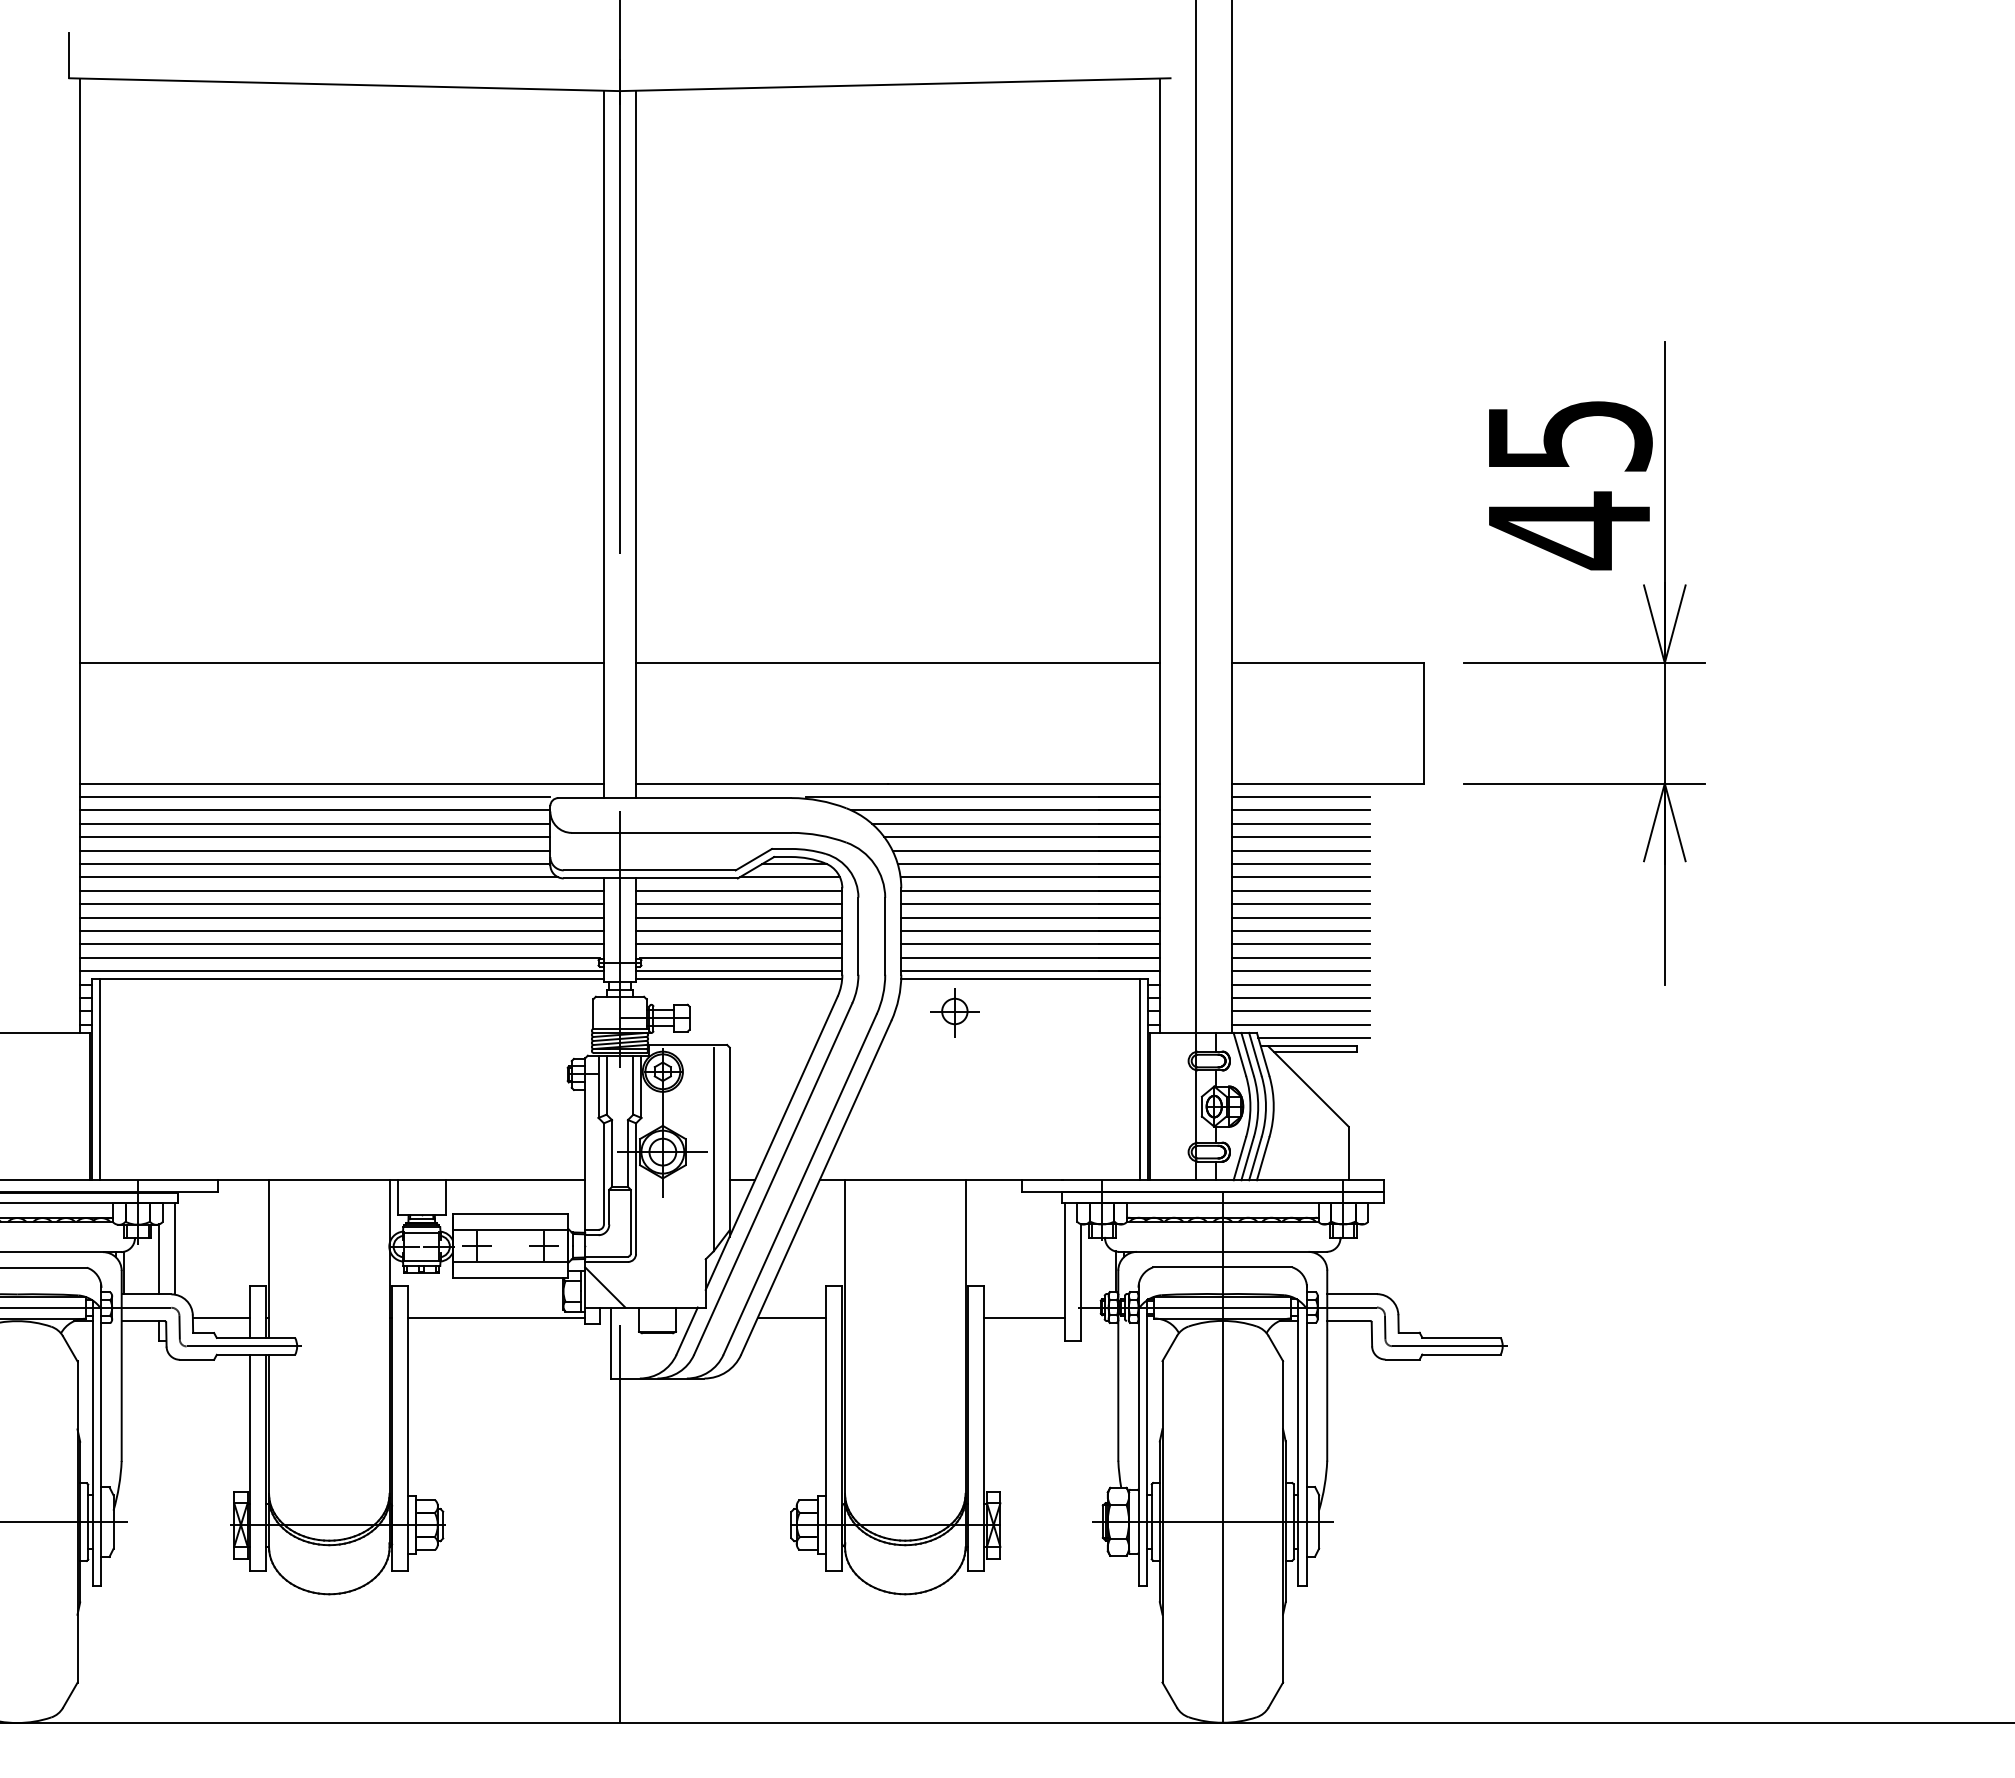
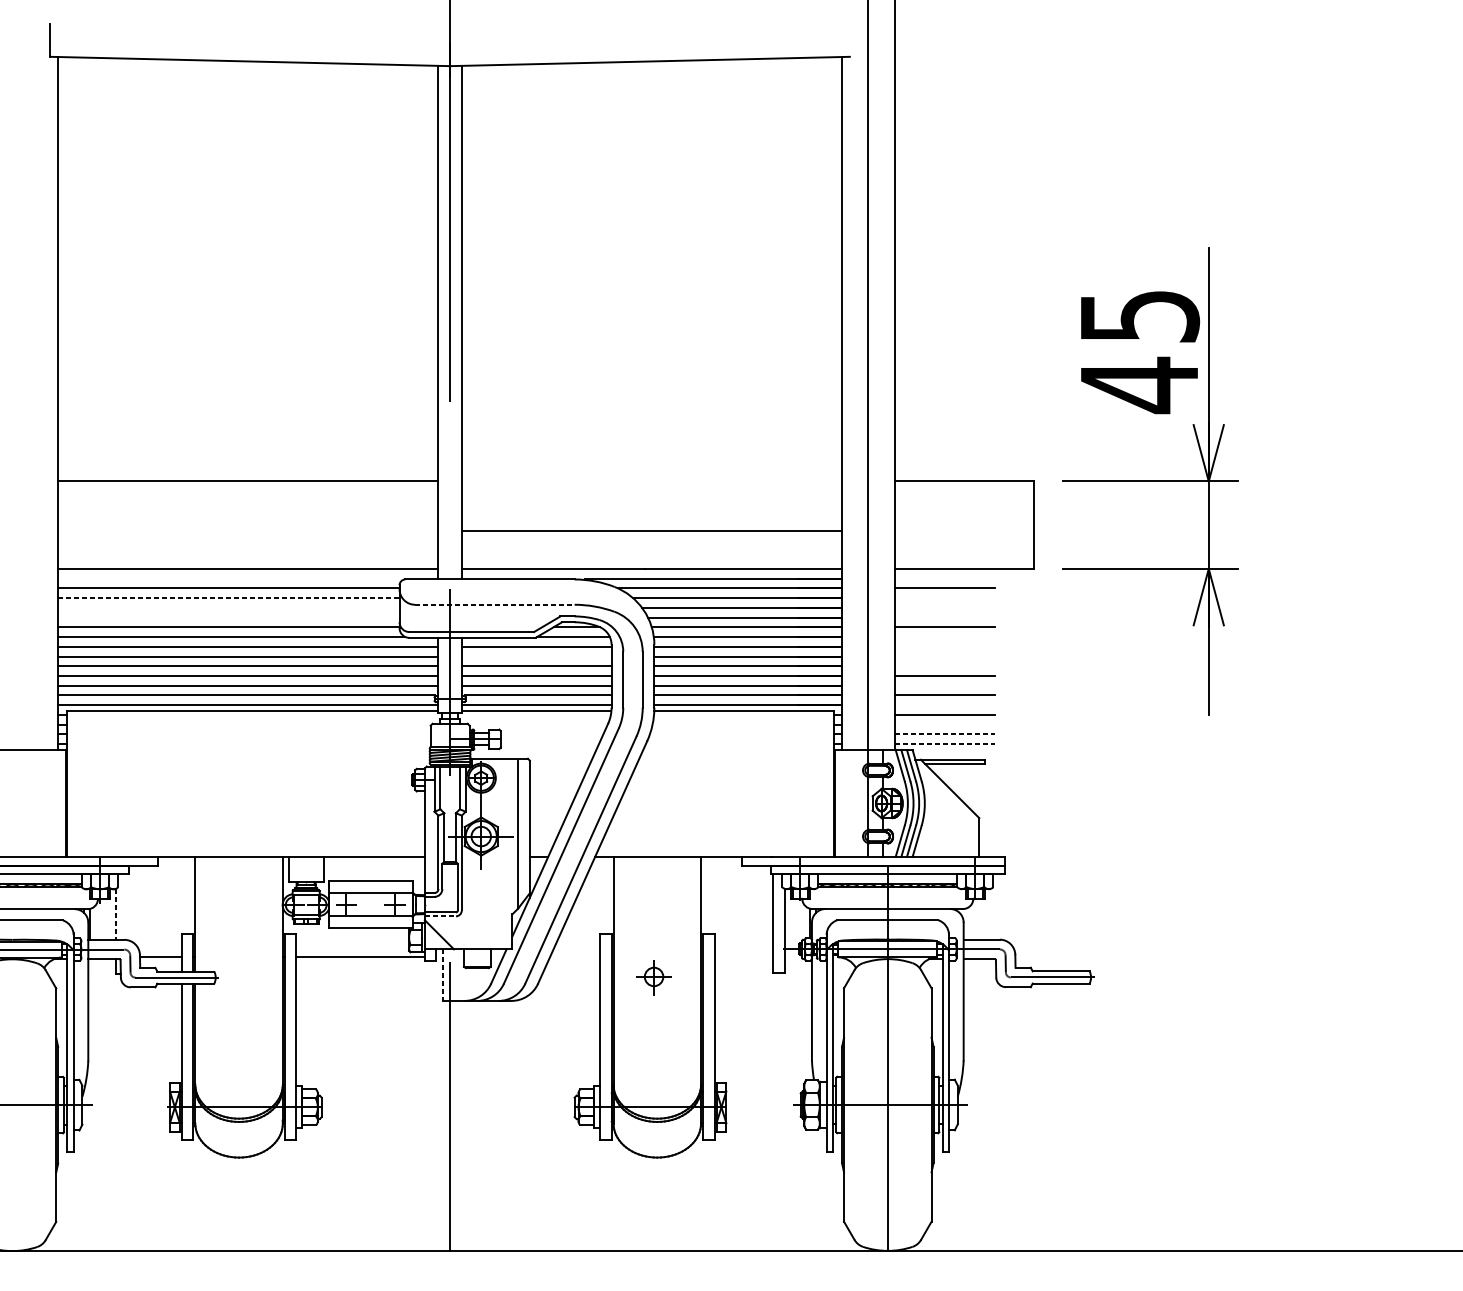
line: (897, 663) -> (651, 531), moved
line: (315, 796) -> (229, 578), removed
line: (1301, 796) -> (944, 578), removed
line: (315, 823) -> (229, 597), solid -> dashed
line: (1301, 823) -> (944, 597), removed
line: (681, 832) -> (494, 604), solid -> dashed
line: (315, 837) -> (229, 608), removed
line: (1301, 837) -> (944, 608), removed
line: (315, 850) -> (229, 617), removed
line: (1301, 850) -> (944, 617), removed
line: (1301, 877) -> (944, 637), removed
line: (1301, 890) -> (944, 646), removed
line: (739, 904) -> (536, 656), removed
line: (1301, 904) -> (944, 656), removed
line: (1301, 917) -> (944, 666), removed
line: (1301, 944) -> (944, 685), removed
line: (1301, 971) -> (944, 705), removed
line: (1301, 997) -> (944, 724), removed
line: (1301, 1011) -> (944, 734), solid -> dashed
part: (954, 1012) -> (653, 977), moved
line: (1301, 1024) -> (944, 743), solid -> dashed
line: (1314, 1038) -> (954, 754), removed
line: (100, 1079) -> (72, 783), removed
line: (1139, 1079) -> (827, 783), removed
line: (175, 1248) -> (127, 906), removed
line: (159, 1259) -> (115, 914), solid -> dashed
line: (607, 1261) -> (441, 915), solid -> dashed
line: (791, 1318) -> (574, 957), removed
line: (1024, 1318) -> (743, 957), removed
line: (610, 1343) -> (443, 975), solid -> dashed

